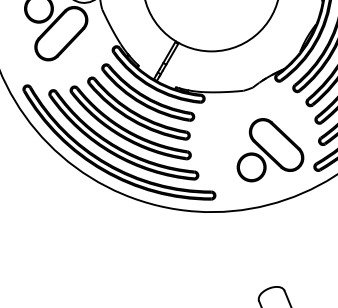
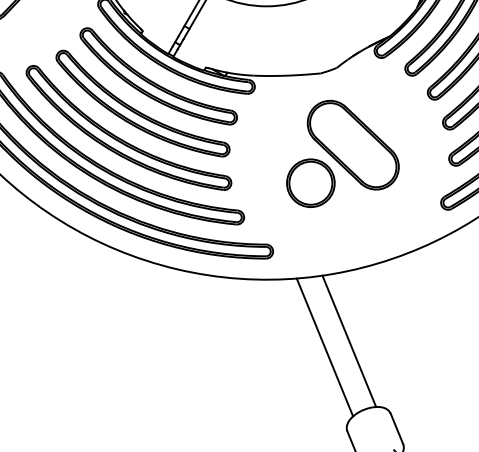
part: (270, 150) -> (342, 154), moved
line: (260, 247) -> (349, 339), added
line: (245, 251) -> (324, 346), added

